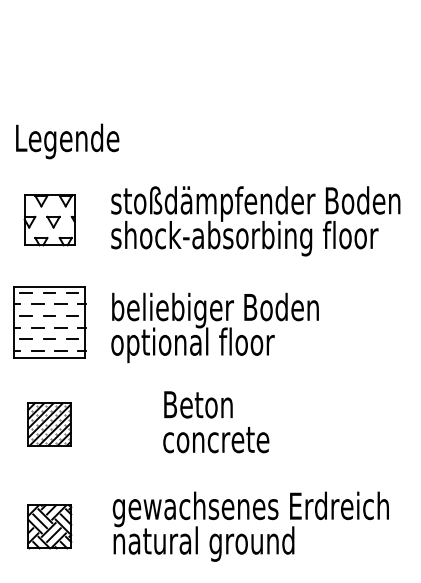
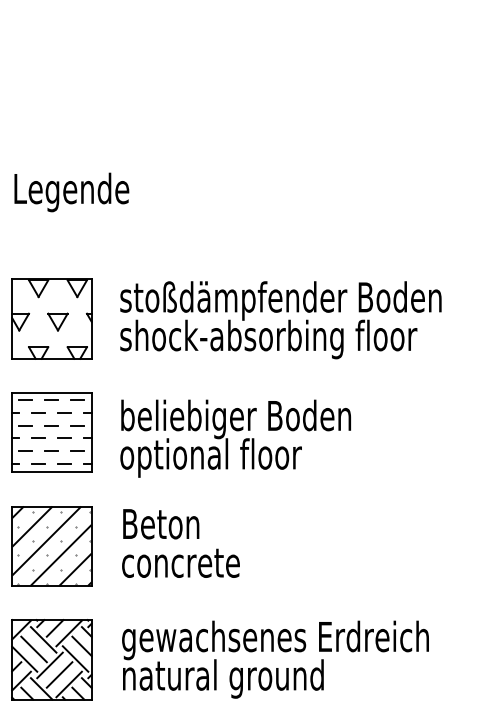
text: (67, 141) -> (71, 192), moved
part: (49, 219) -> (51, 318), size x1.43
text: (215, 422) -> (180, 543), moved
part: (49, 424) -> (51, 546), size x1.67
part: (49, 526) -> (51, 659), size x1.67

